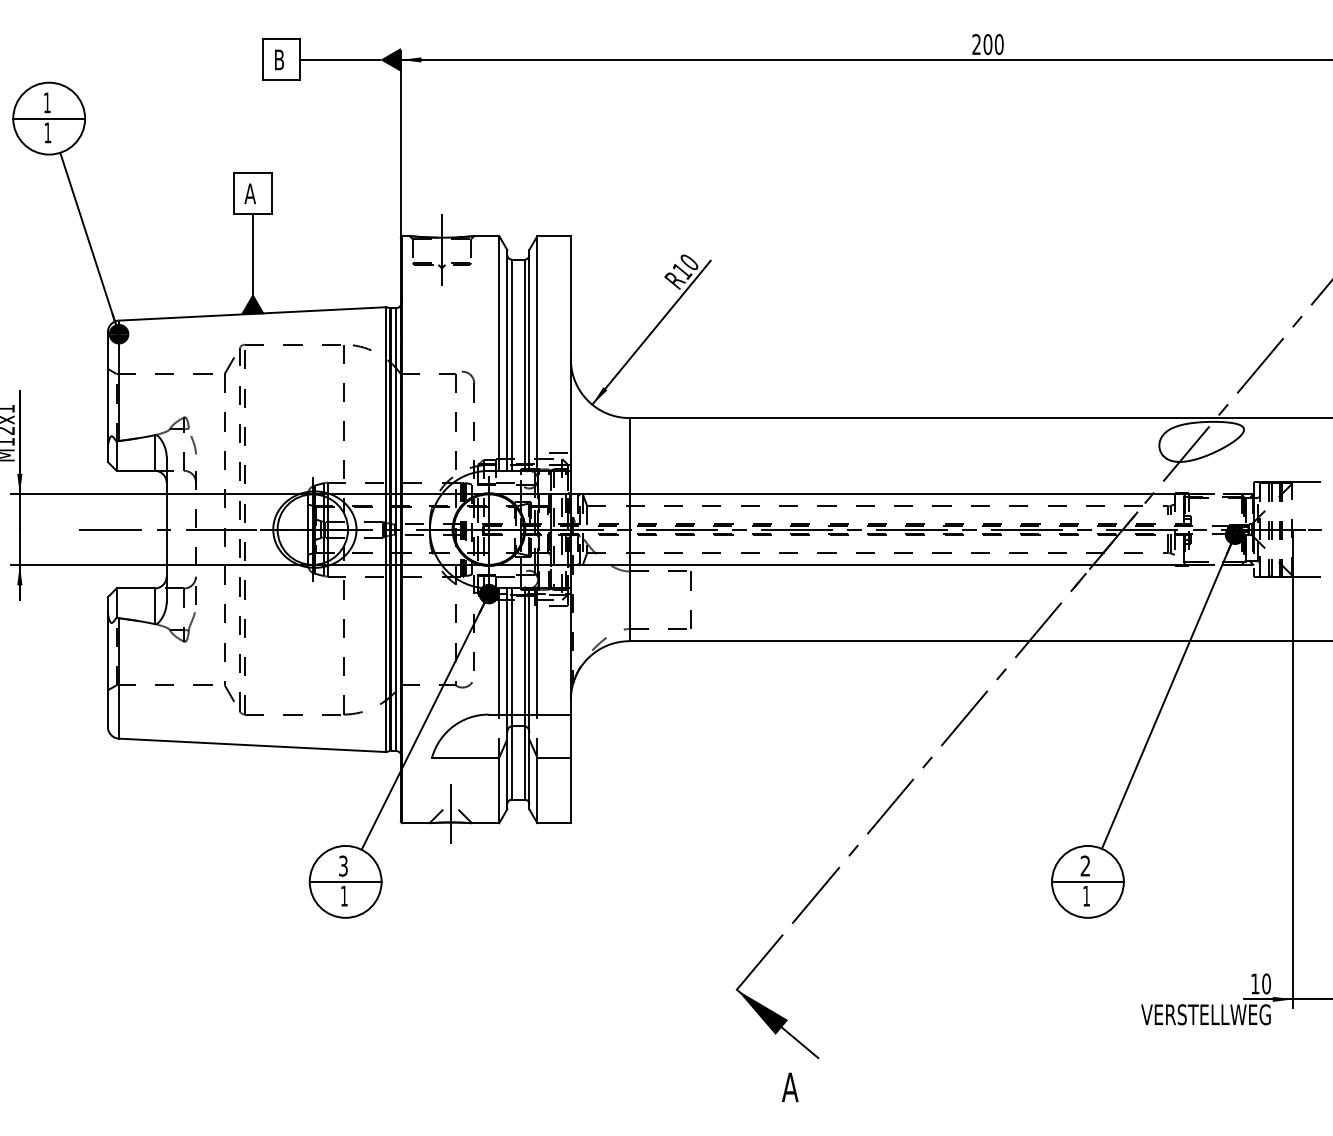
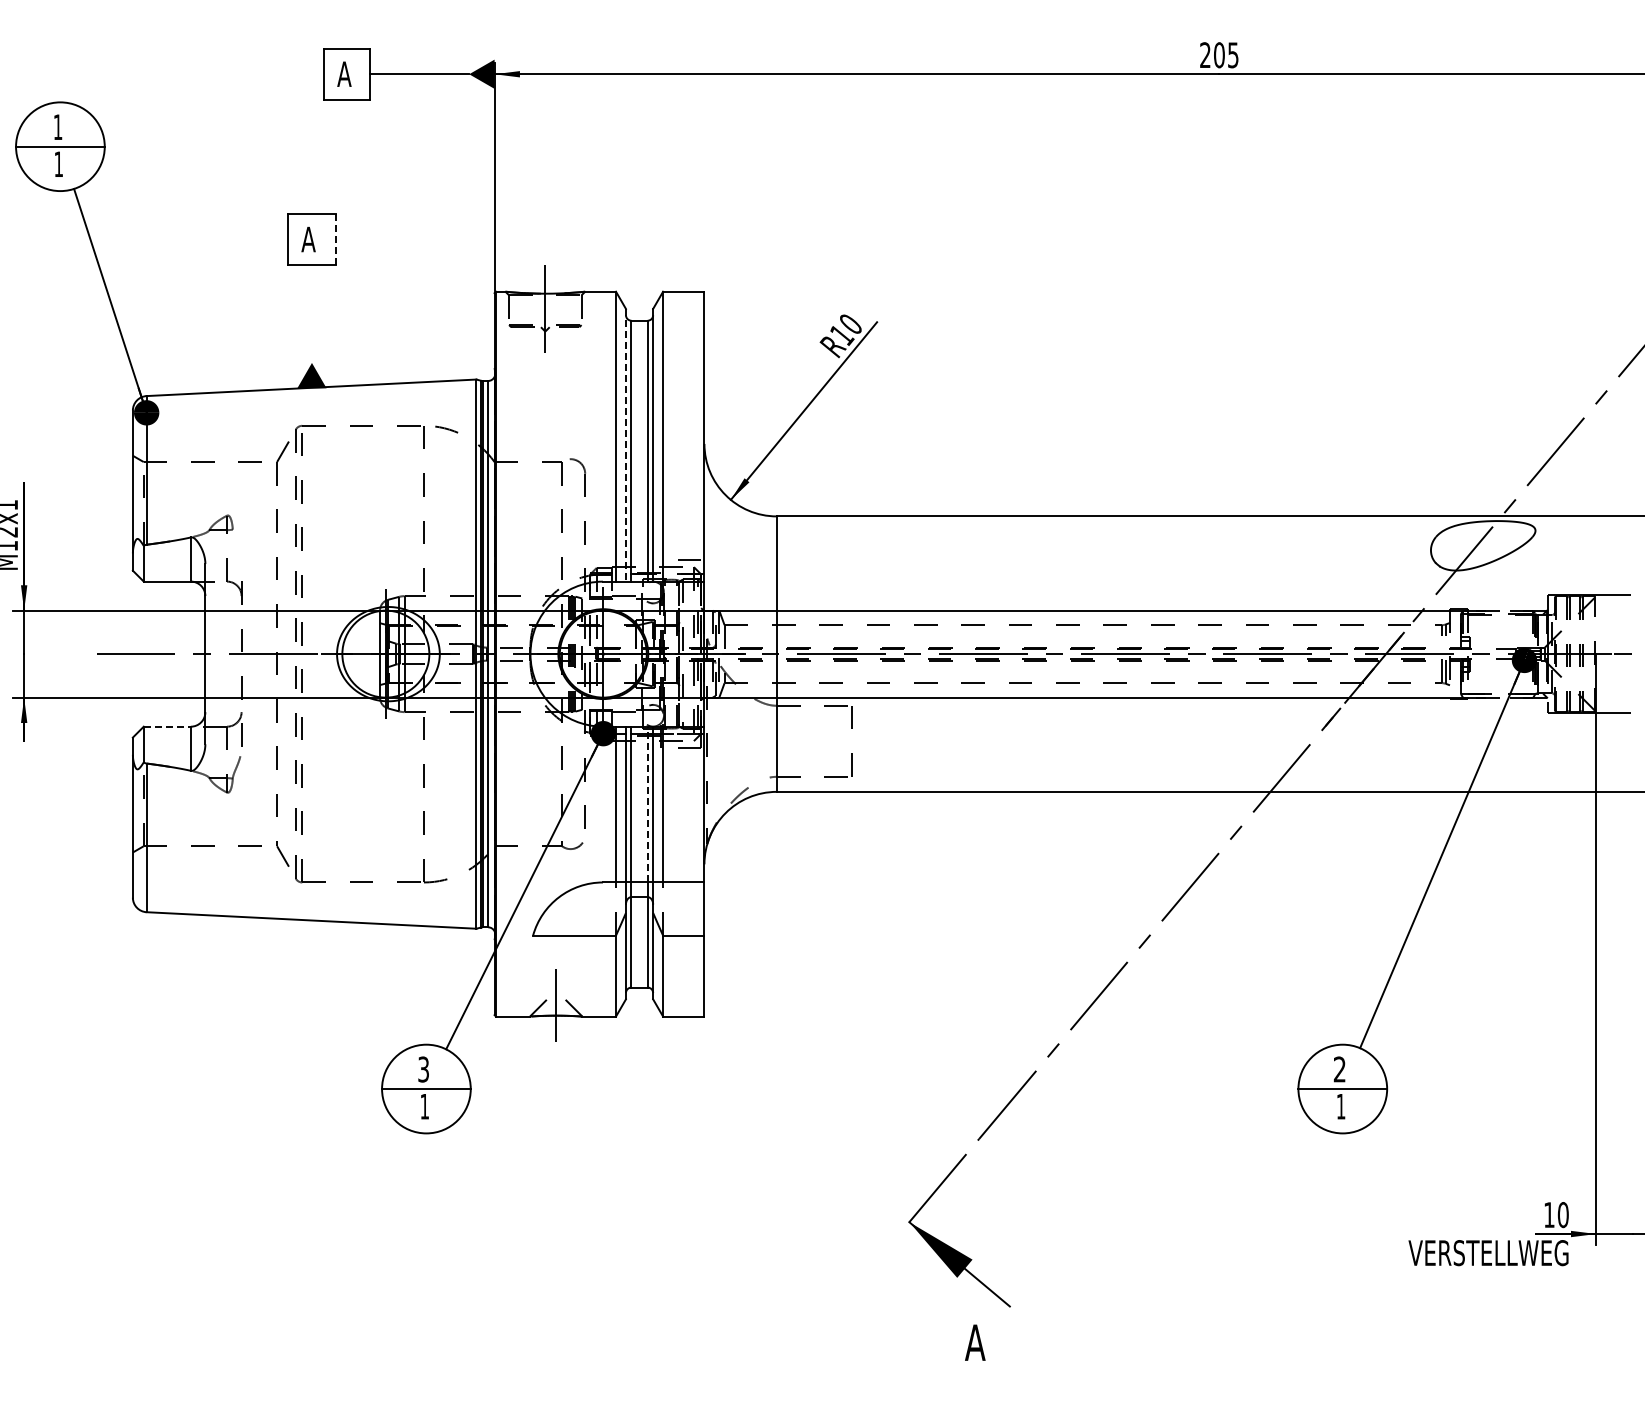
text: (998, 44) -> (1232, 55), 200 -> 205
text: (279, 59) -> (344, 73), B -> A
line: (272, 194) -> (335, 240), solid -> dashed
line: (252, 253) -> (311, 313), removed
line: (506, 360) -> (625, 445), solid -> dashed
curve: (193, 444) -> (238, 549), removed
line: (135, 588) -> (167, 726), solid -> dashed
line: (524, 651) -> (647, 804), solid -> dashed

